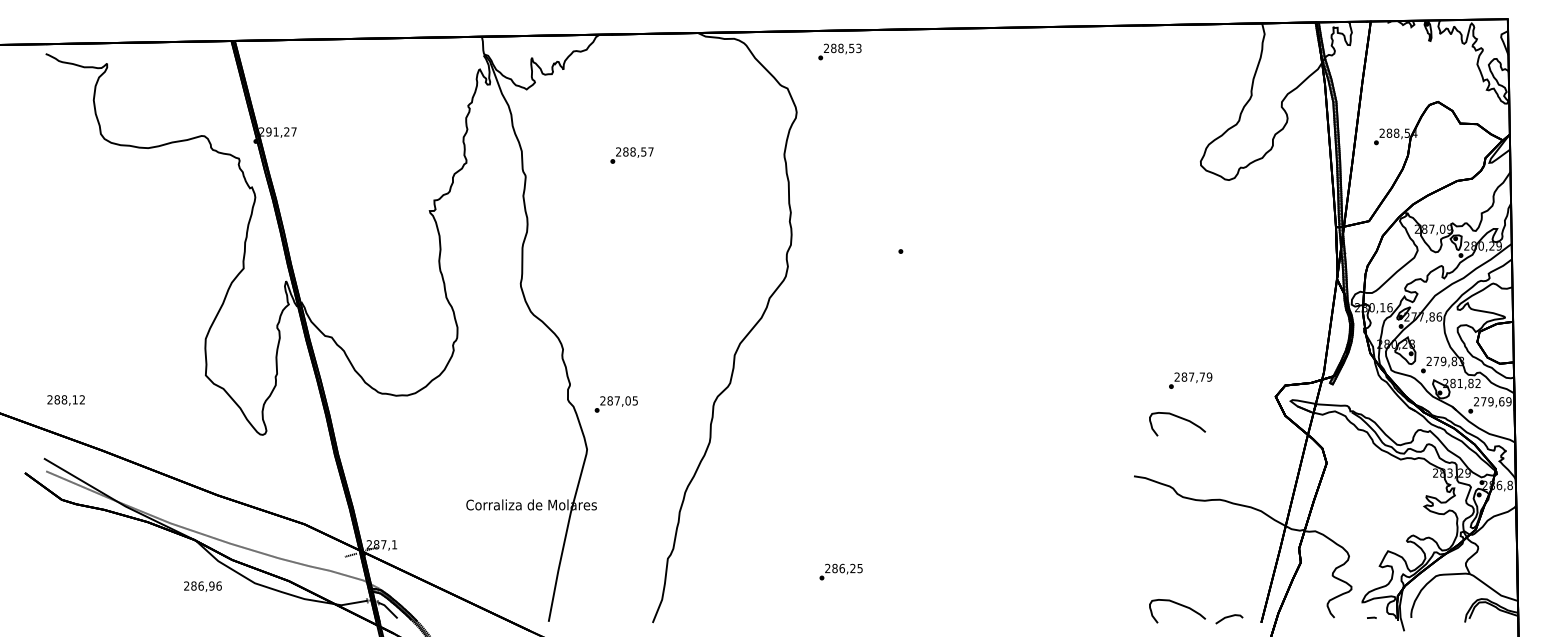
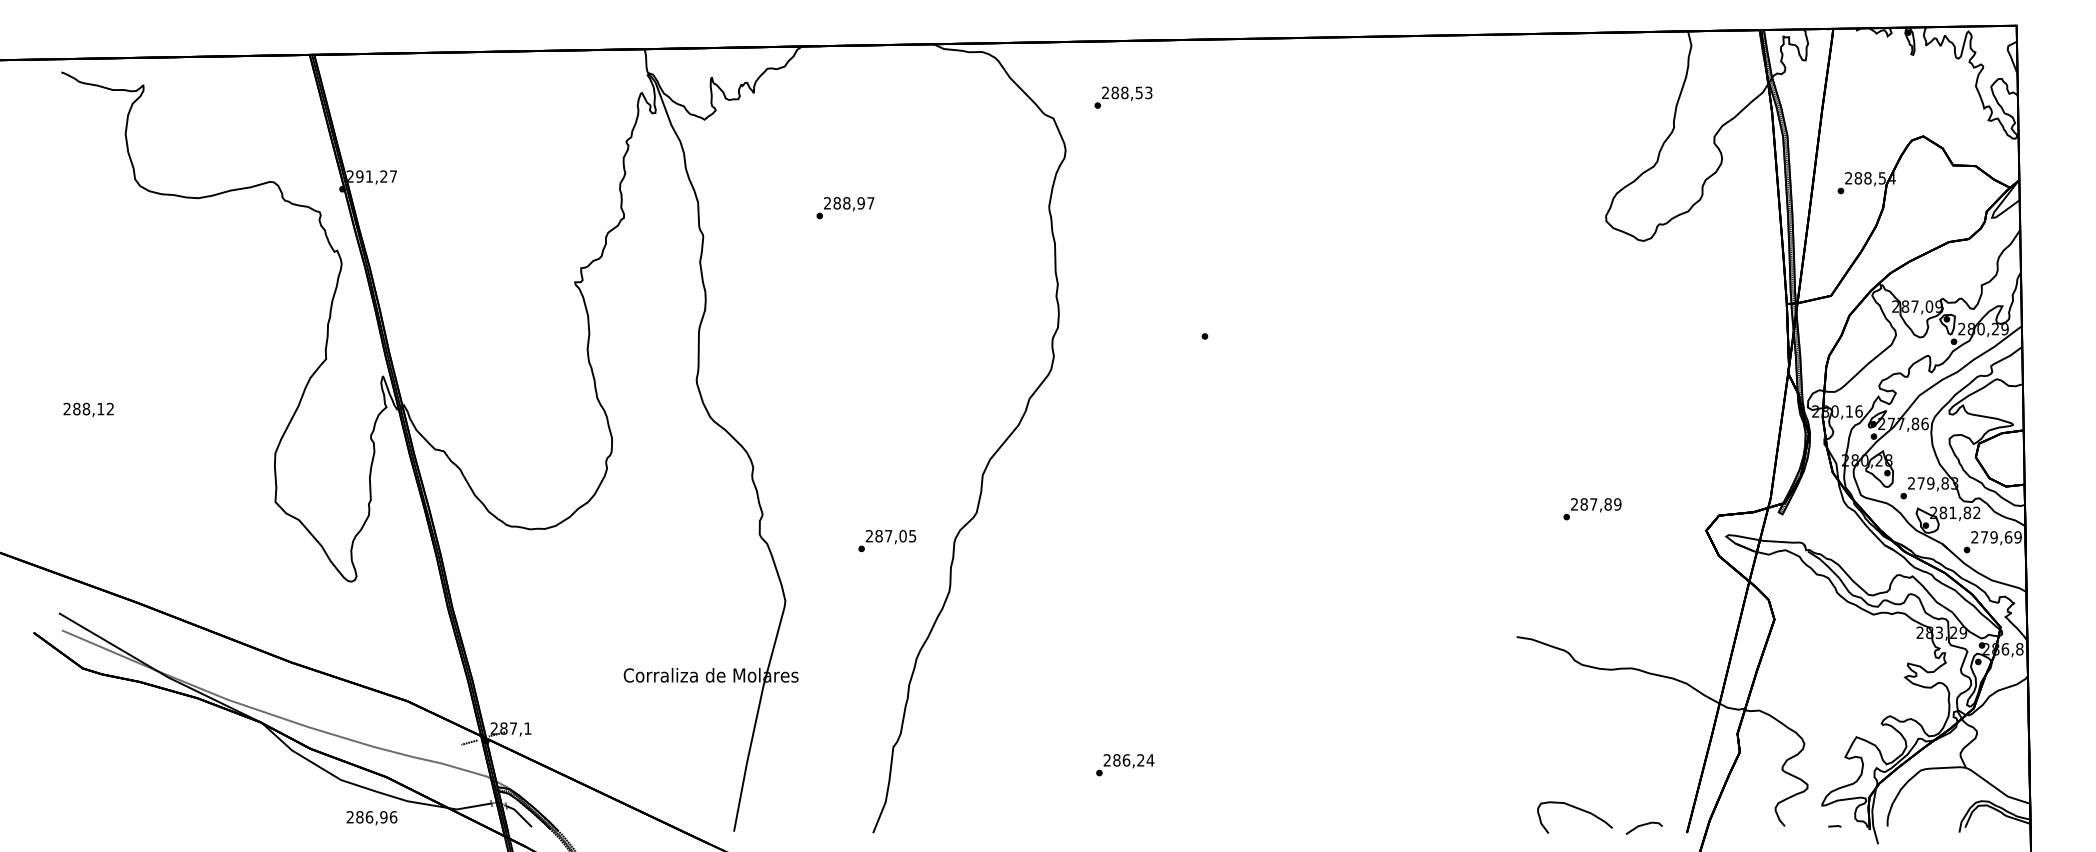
text: (839, 51) -> (1122, 97), moved
text: (643, 151) -> (860, 202), 288,57 -> 288,97
text: (1202, 376) -> (1608, 503), 287,79 -> 287,89
text: (65, 400) -> (87, 409), moved
text: (615, 404) -> (886, 541), moved
curve: (1179, 418) -> (1577, 559), removed
text: (860, 568) -> (1150, 760), 286,25 -> 286,24
text: (202, 586) -> (371, 817), moved

